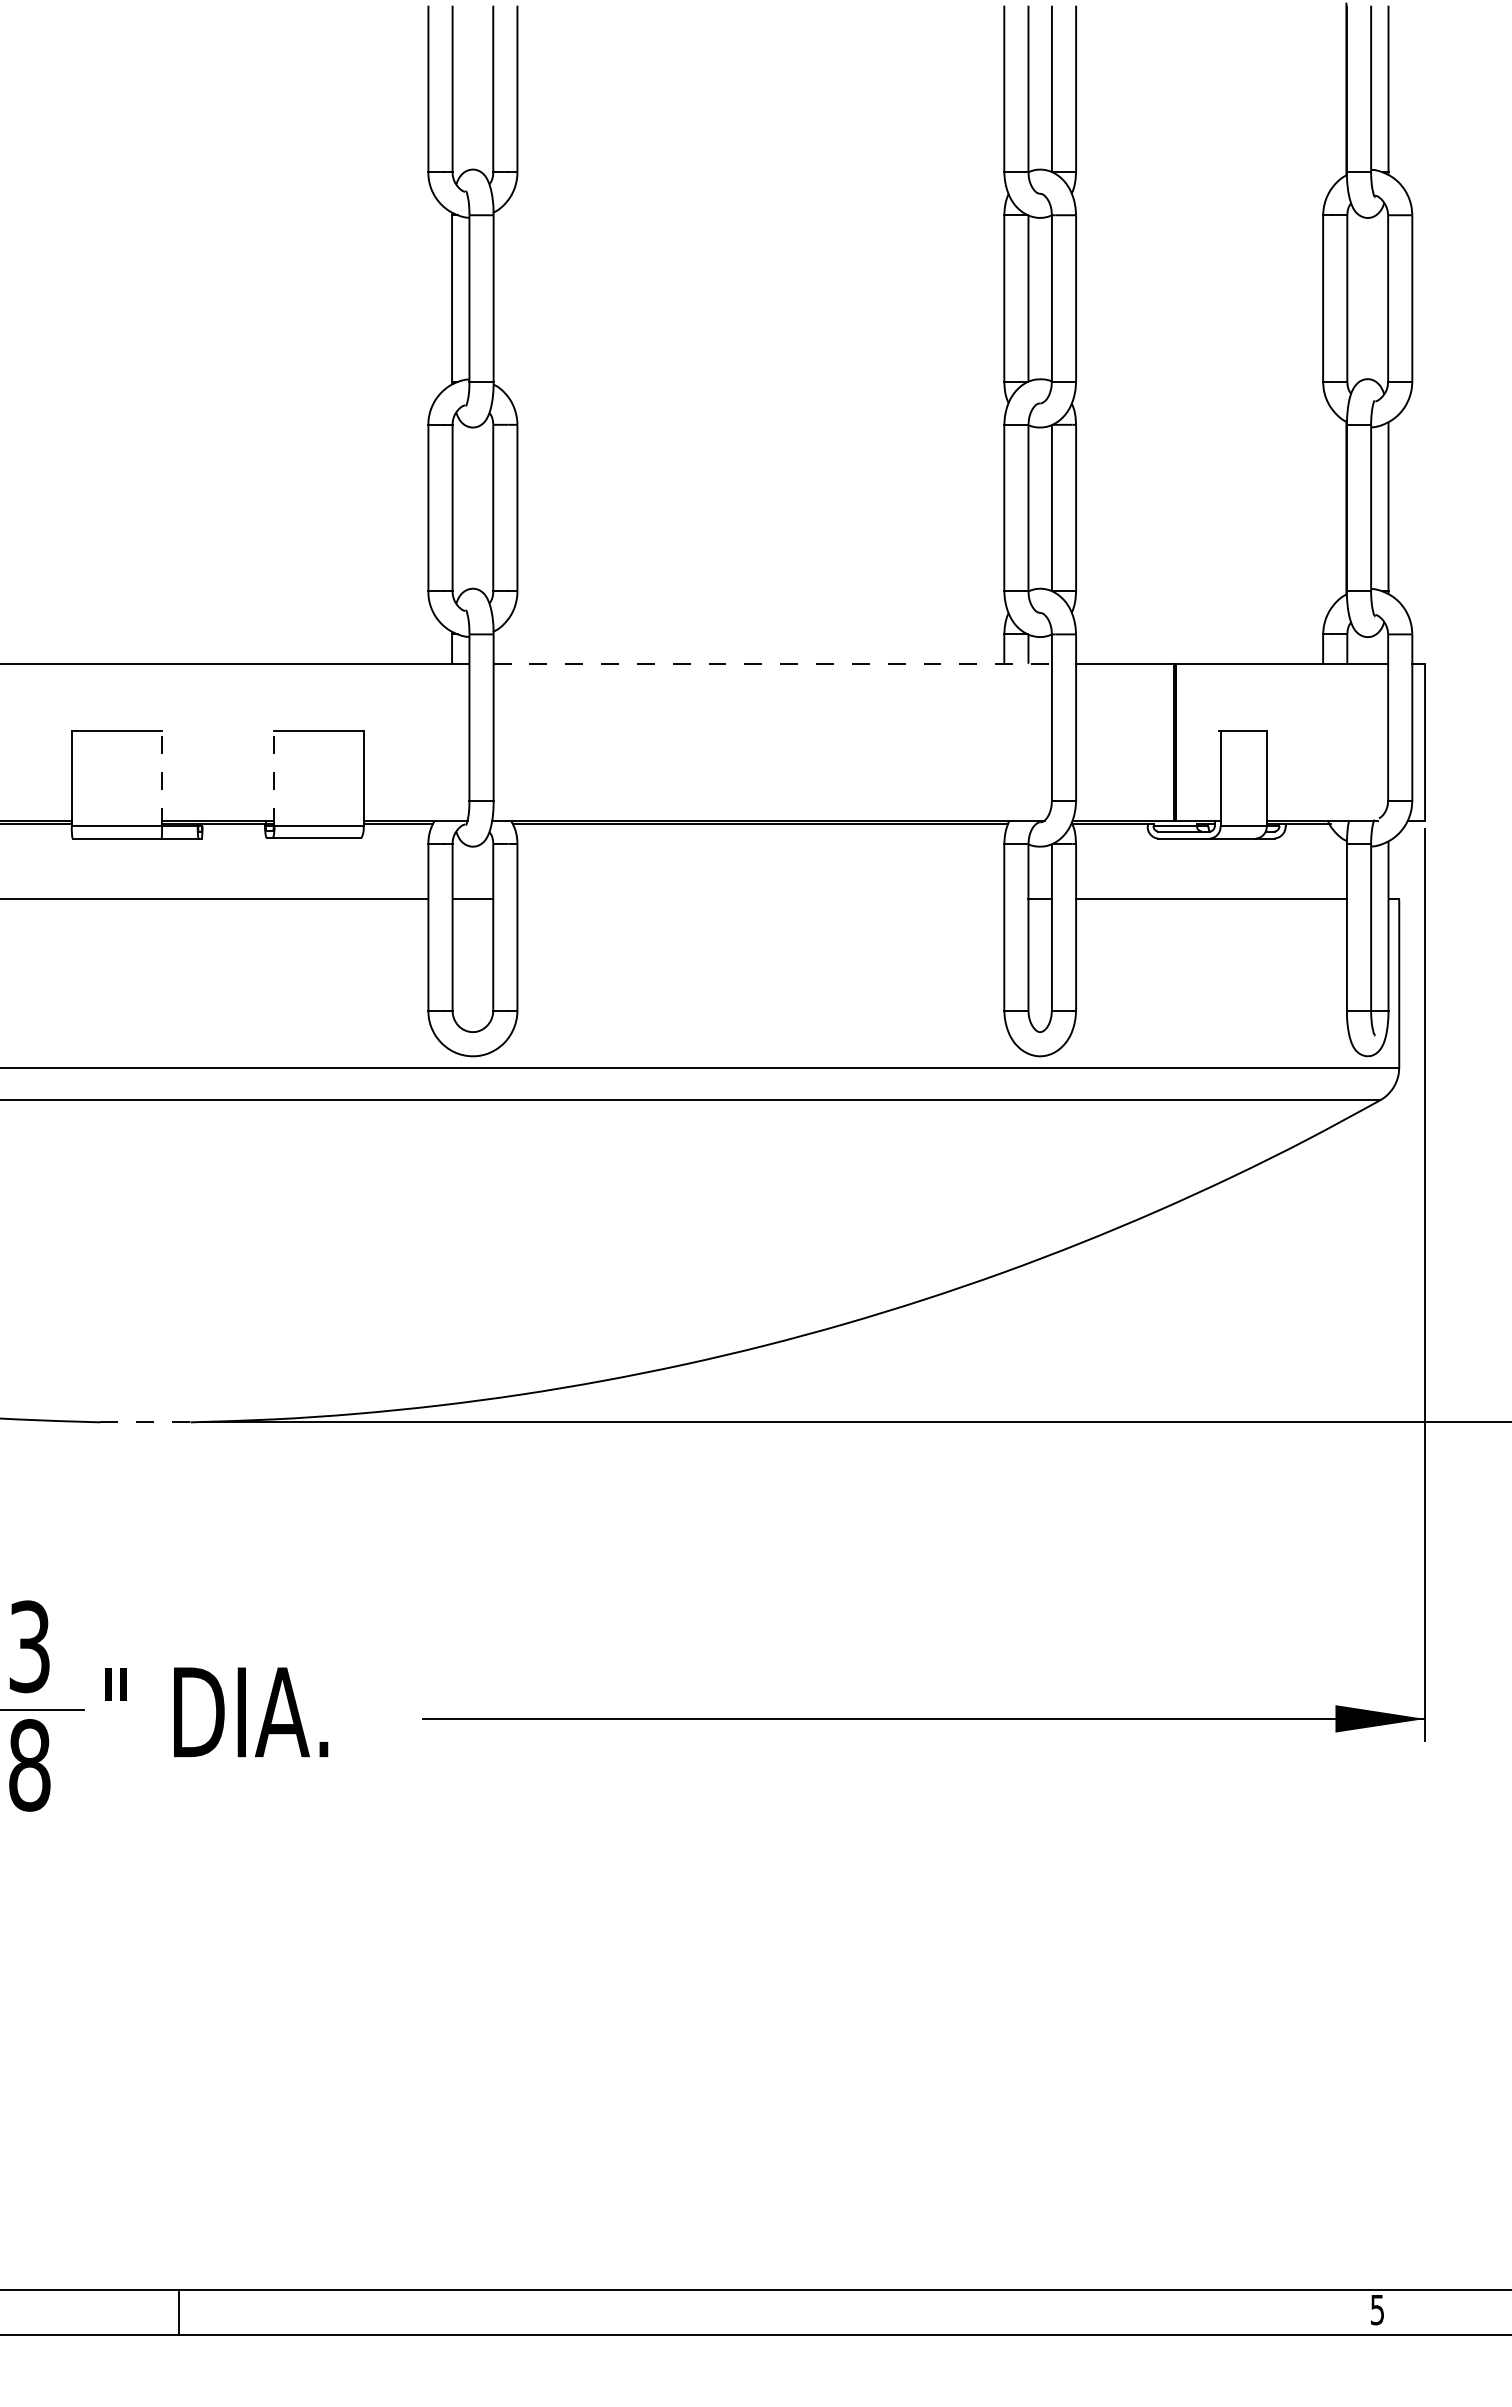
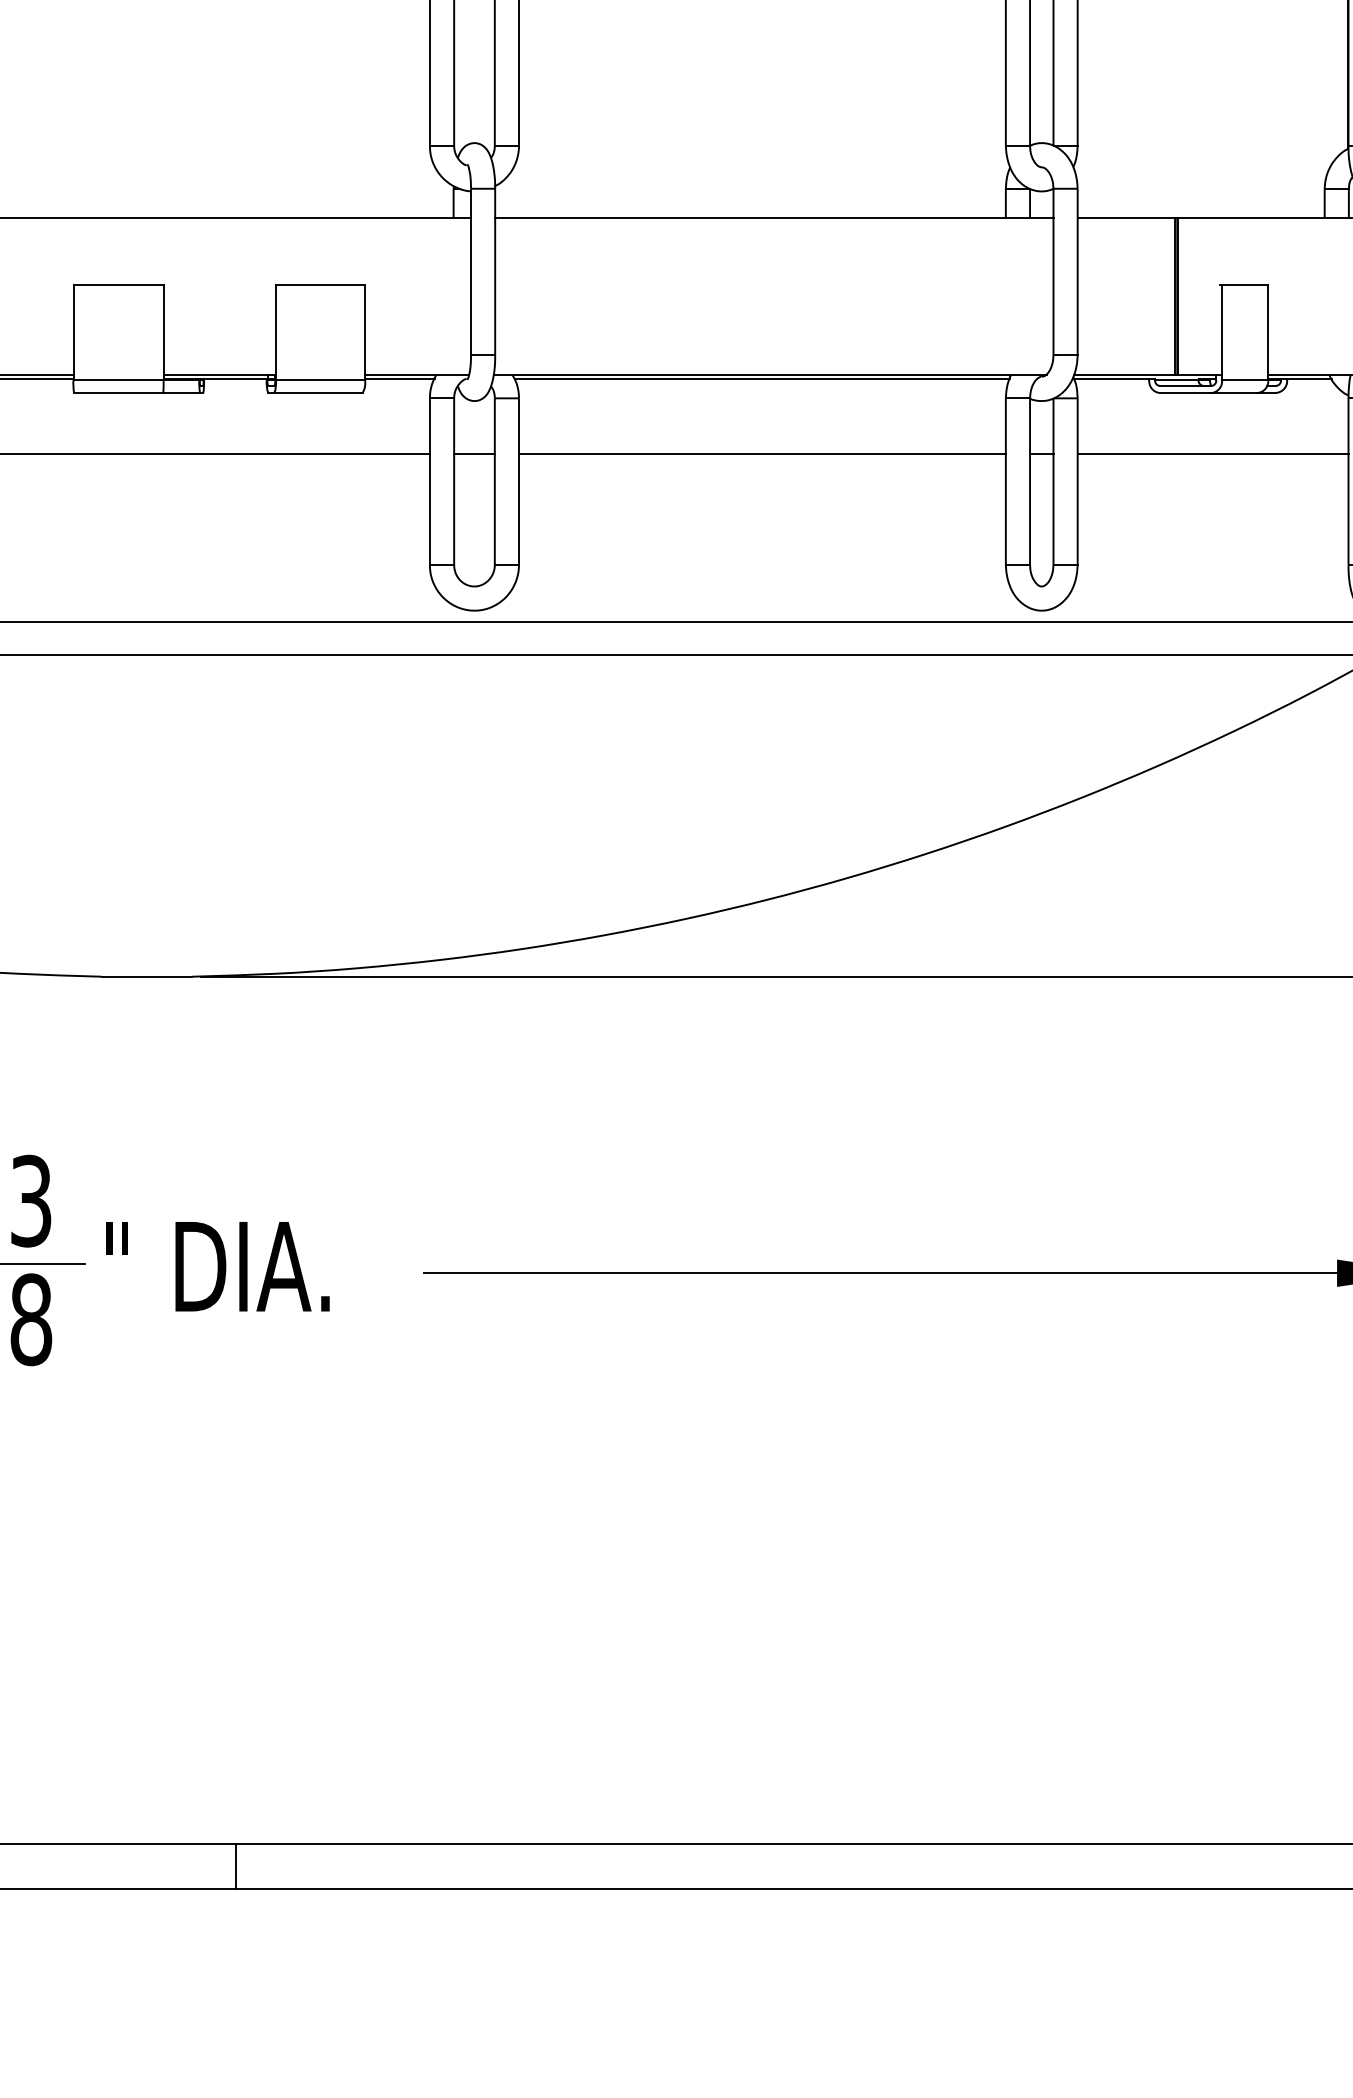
line: (773, 663) -> (775, 217), dashed -> solid
line: (162, 778) -> (164, 332), dashed -> solid
line: (274, 778) -> (276, 332), dashed -> solid
line: (760, 899) -> (762, 453), added
line: (145, 1422) -> (147, 976), dashed -> solid
line: (179, 2312) -> (236, 1866), moved

